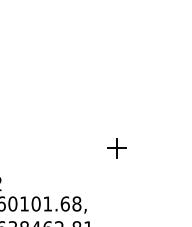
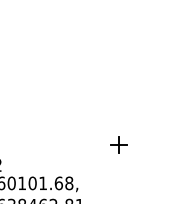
part: (116, 148) -> (118, 145), moved

